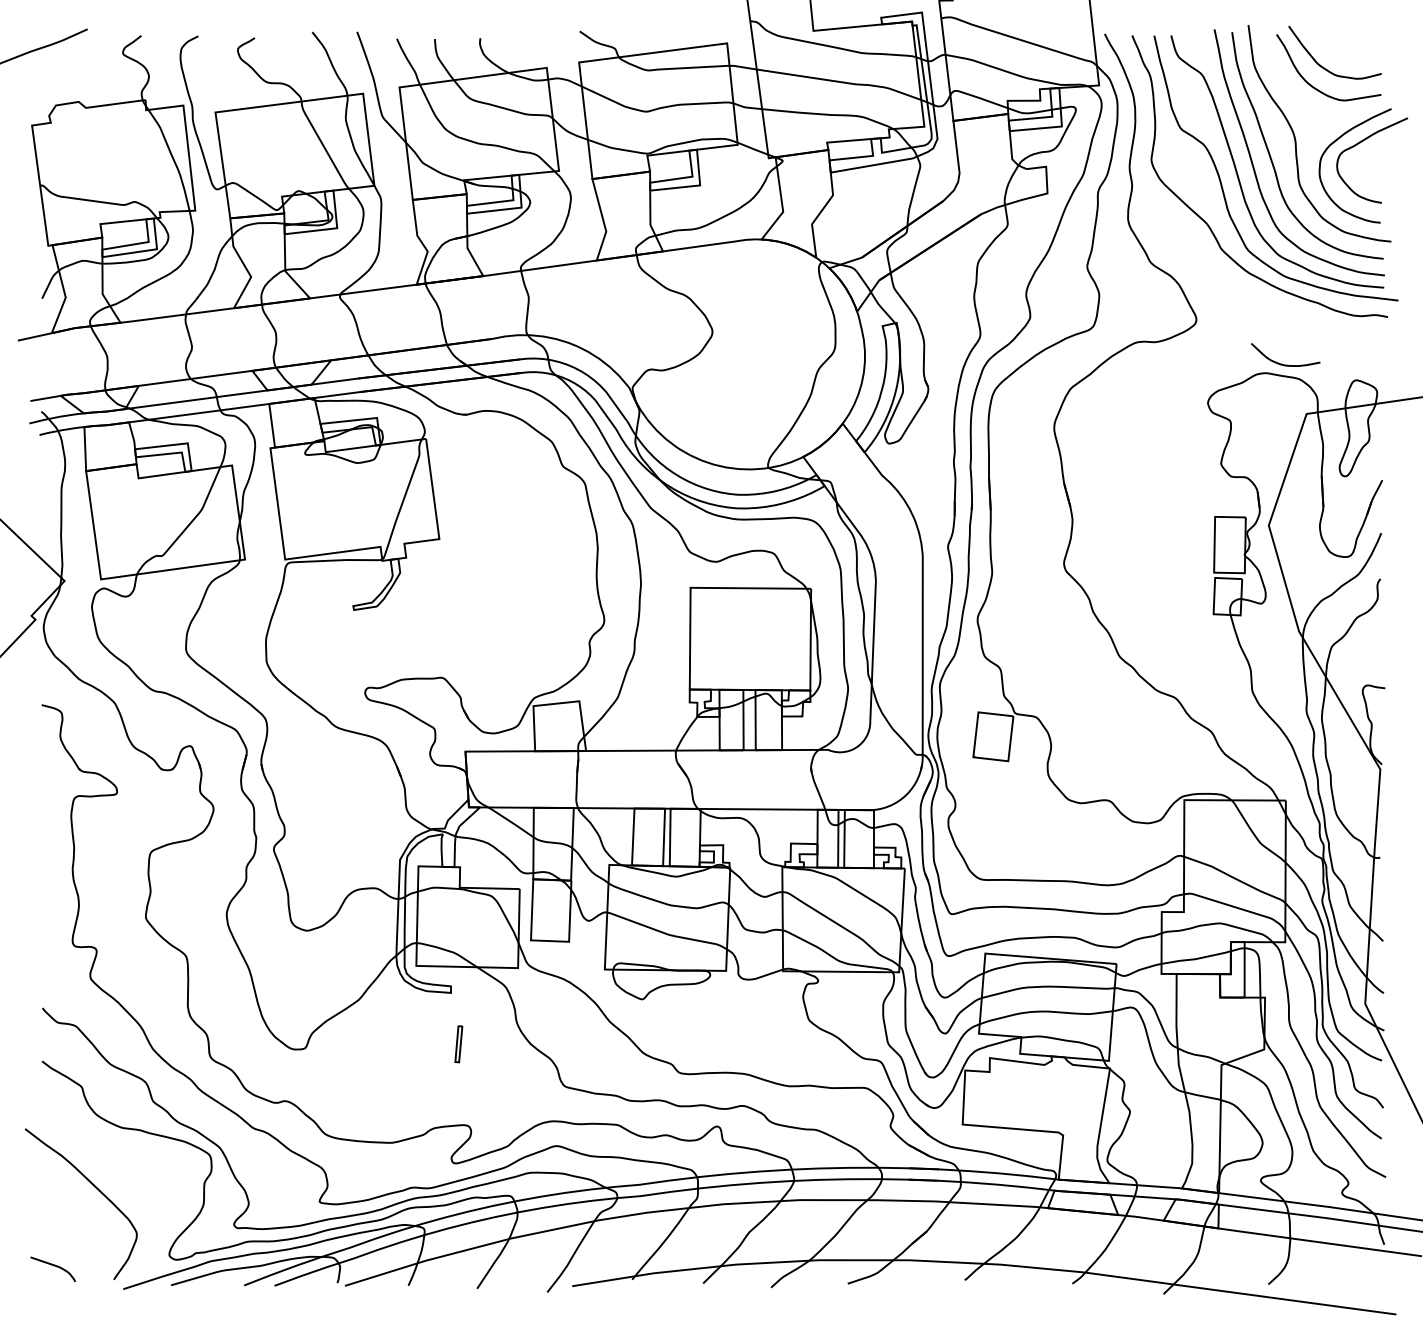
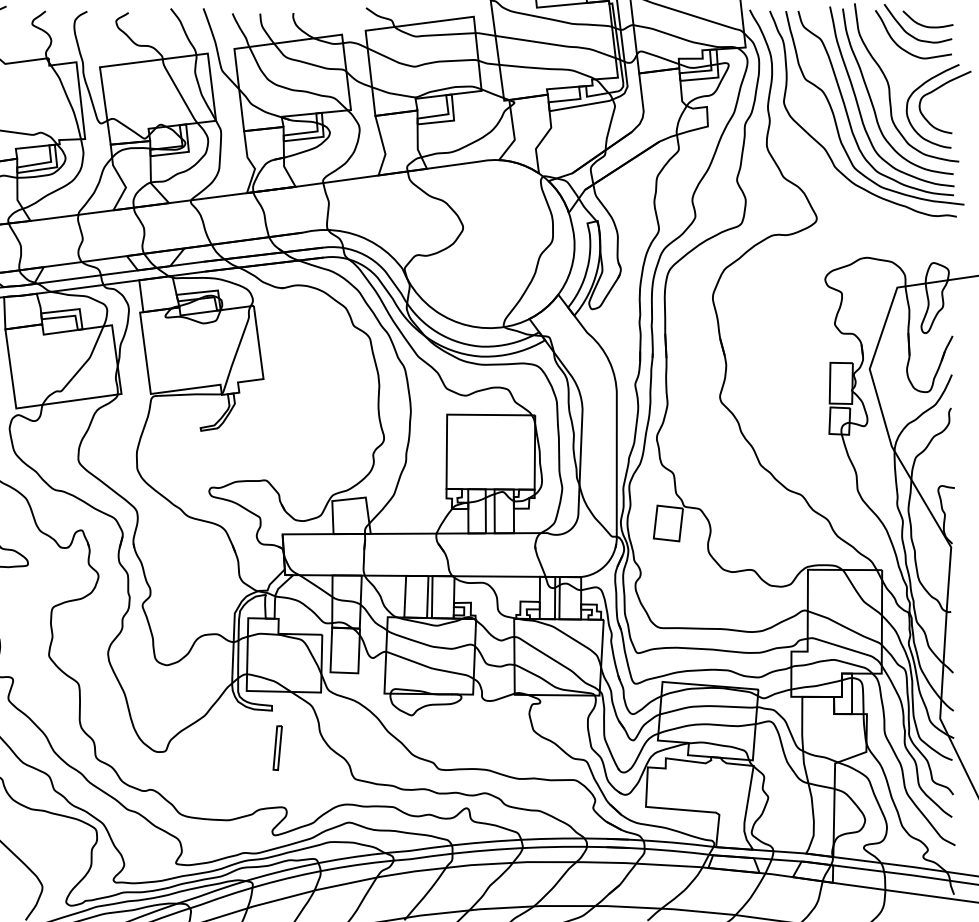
curve: (1282, 363) -> (925, 25), moved
part: (458, 1044) -> (277, 748), size x1.67

